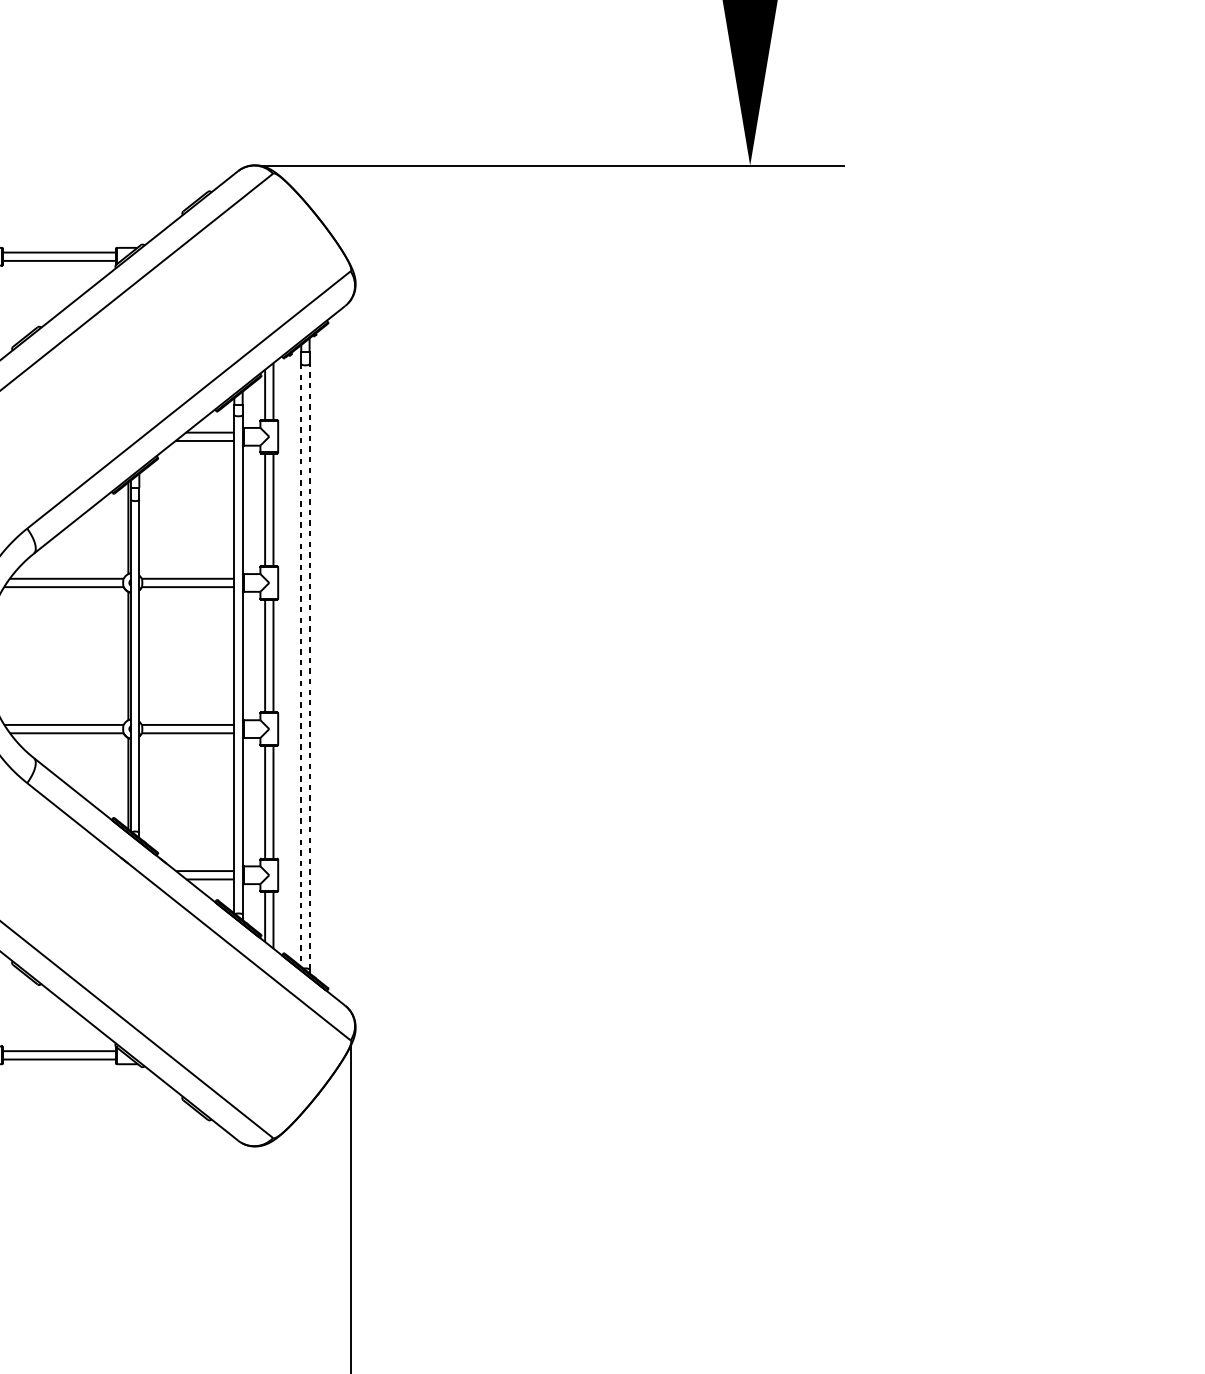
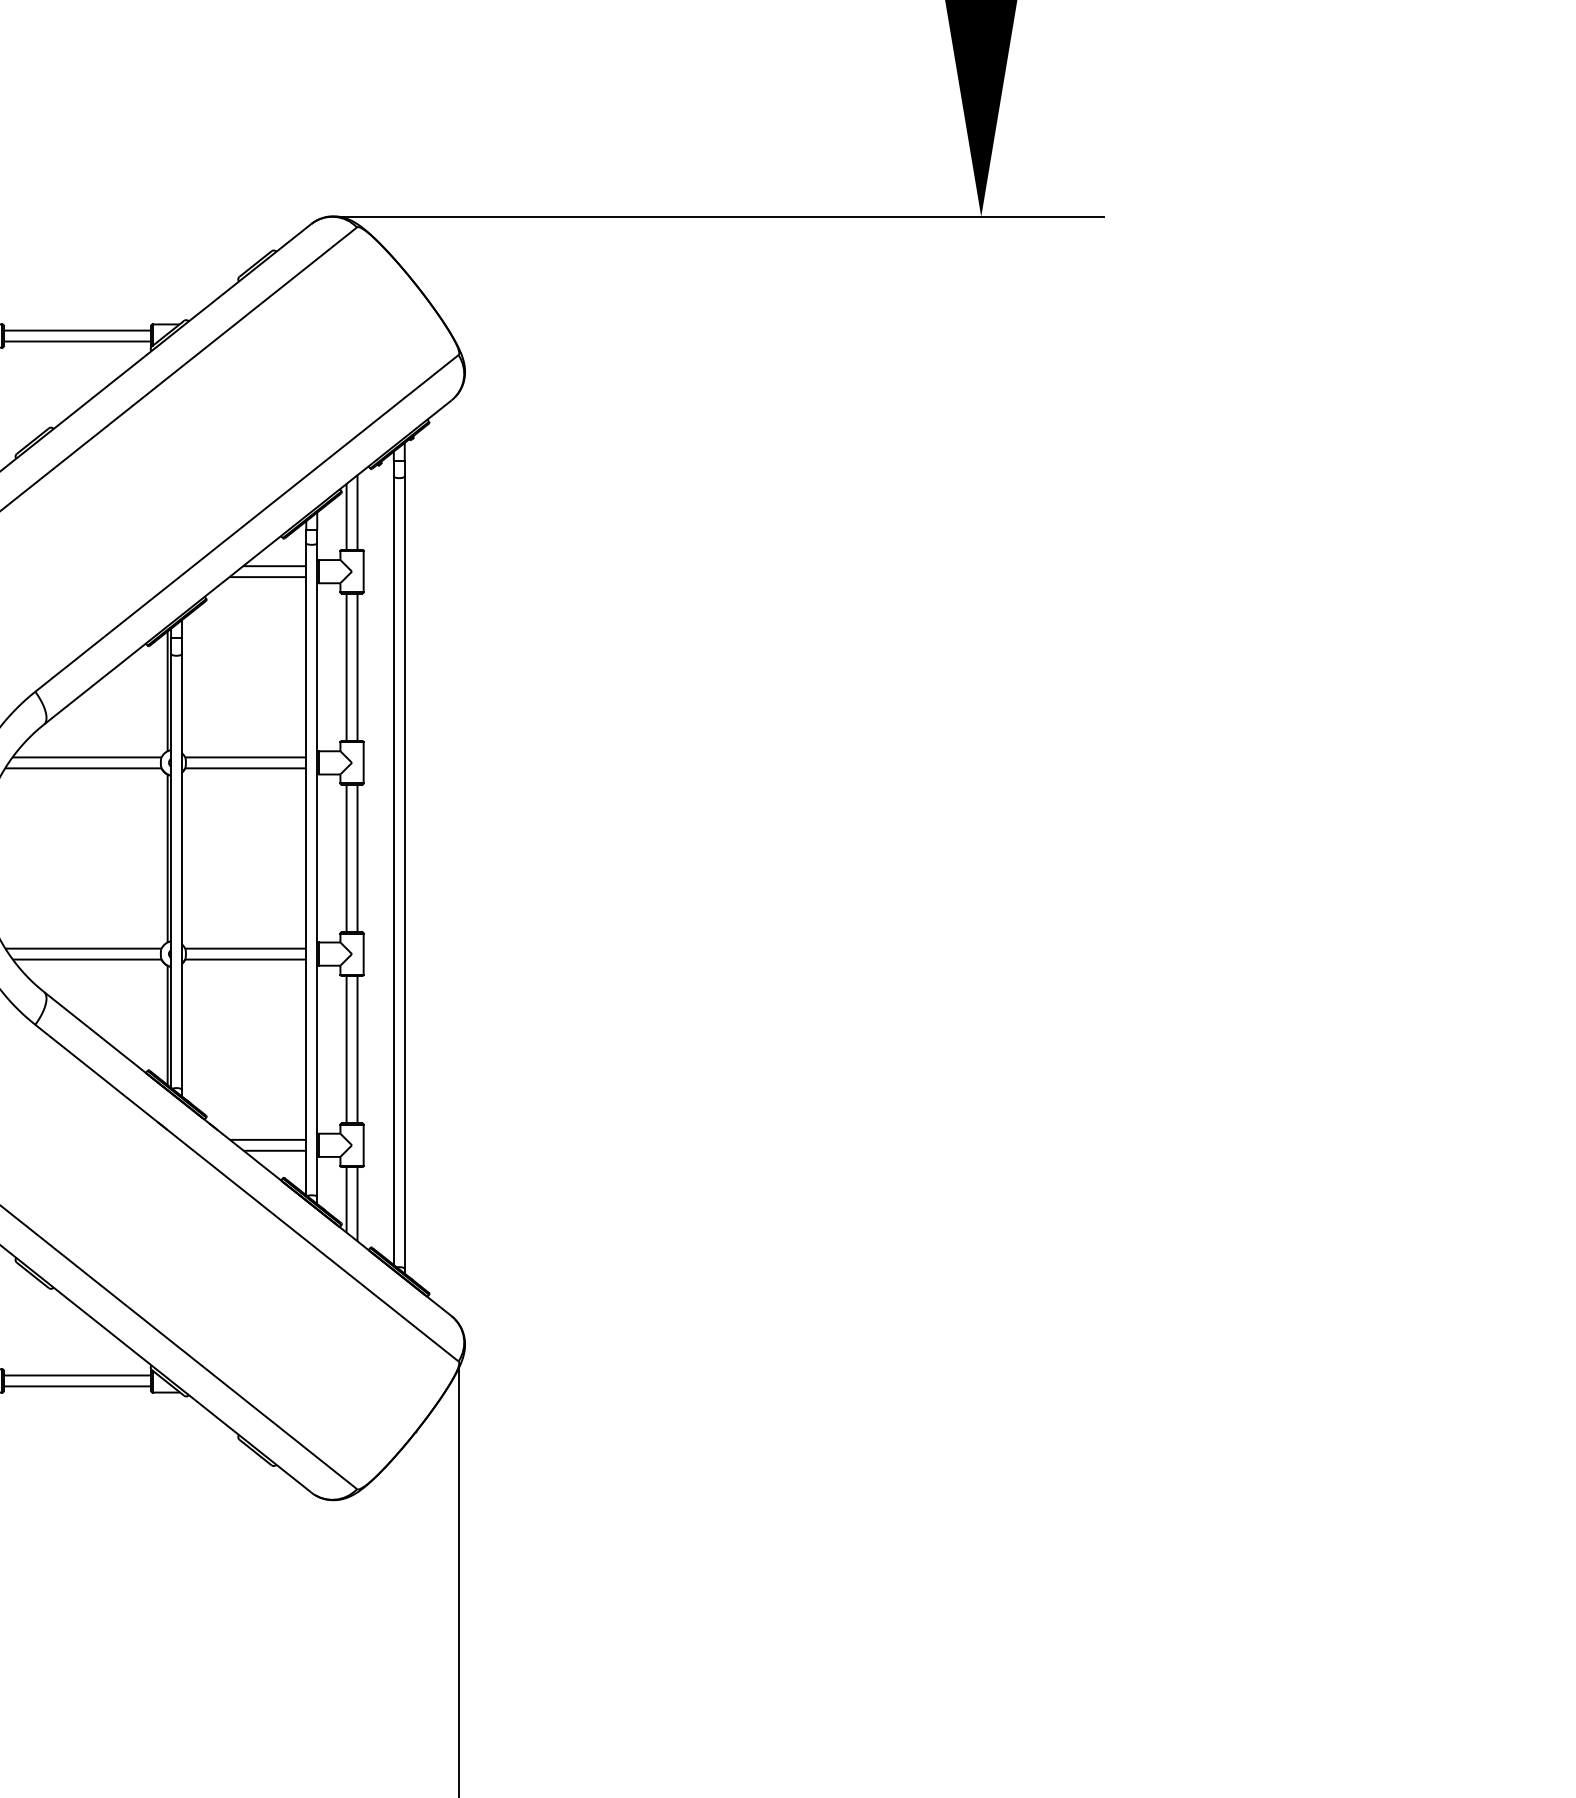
line: (300, 665) -> (393, 871), dashed -> solid
line: (309, 666) -> (404, 872), dashed -> solid

